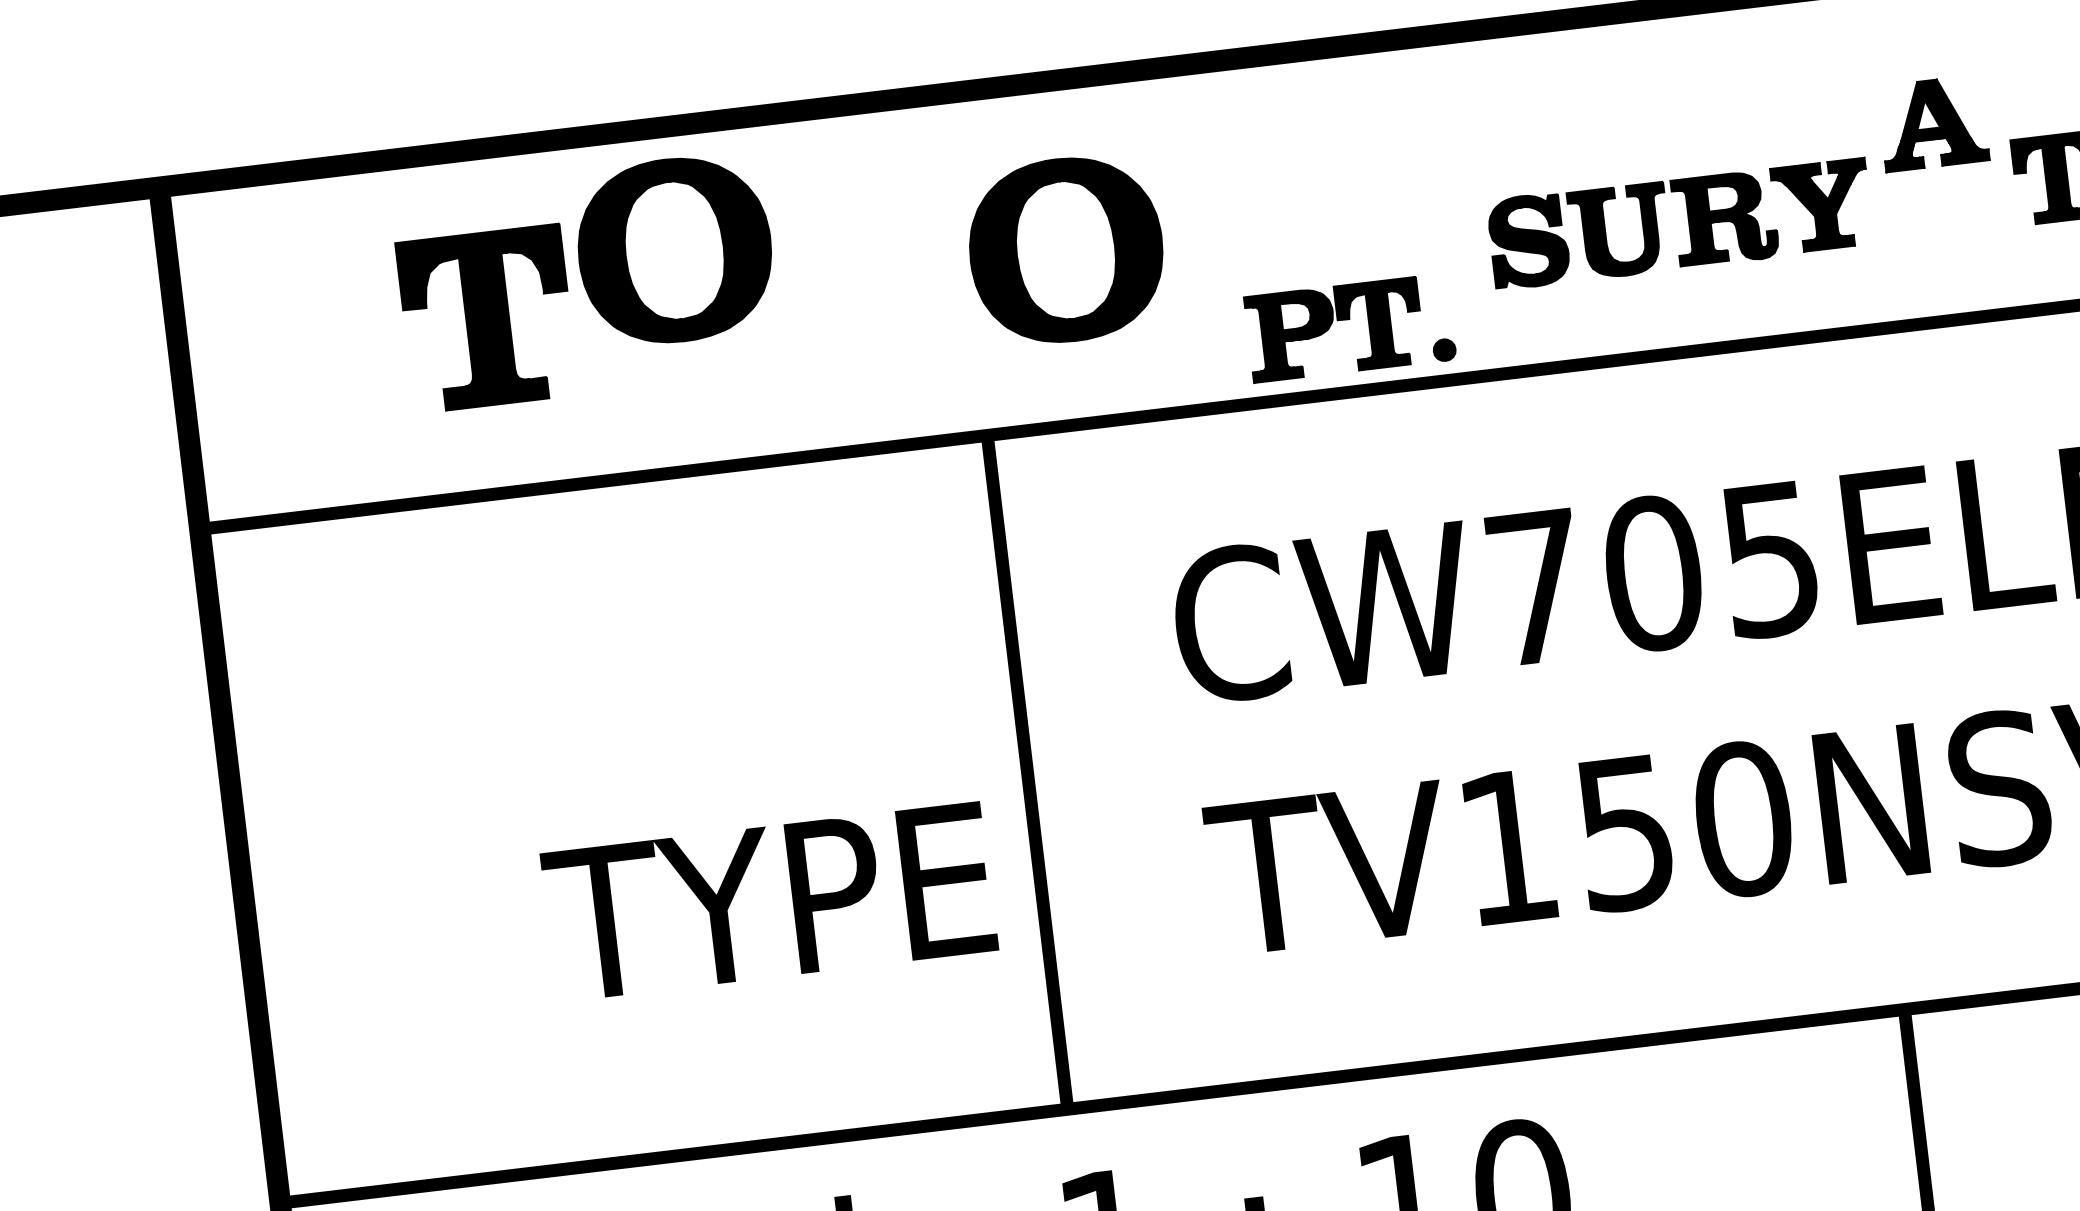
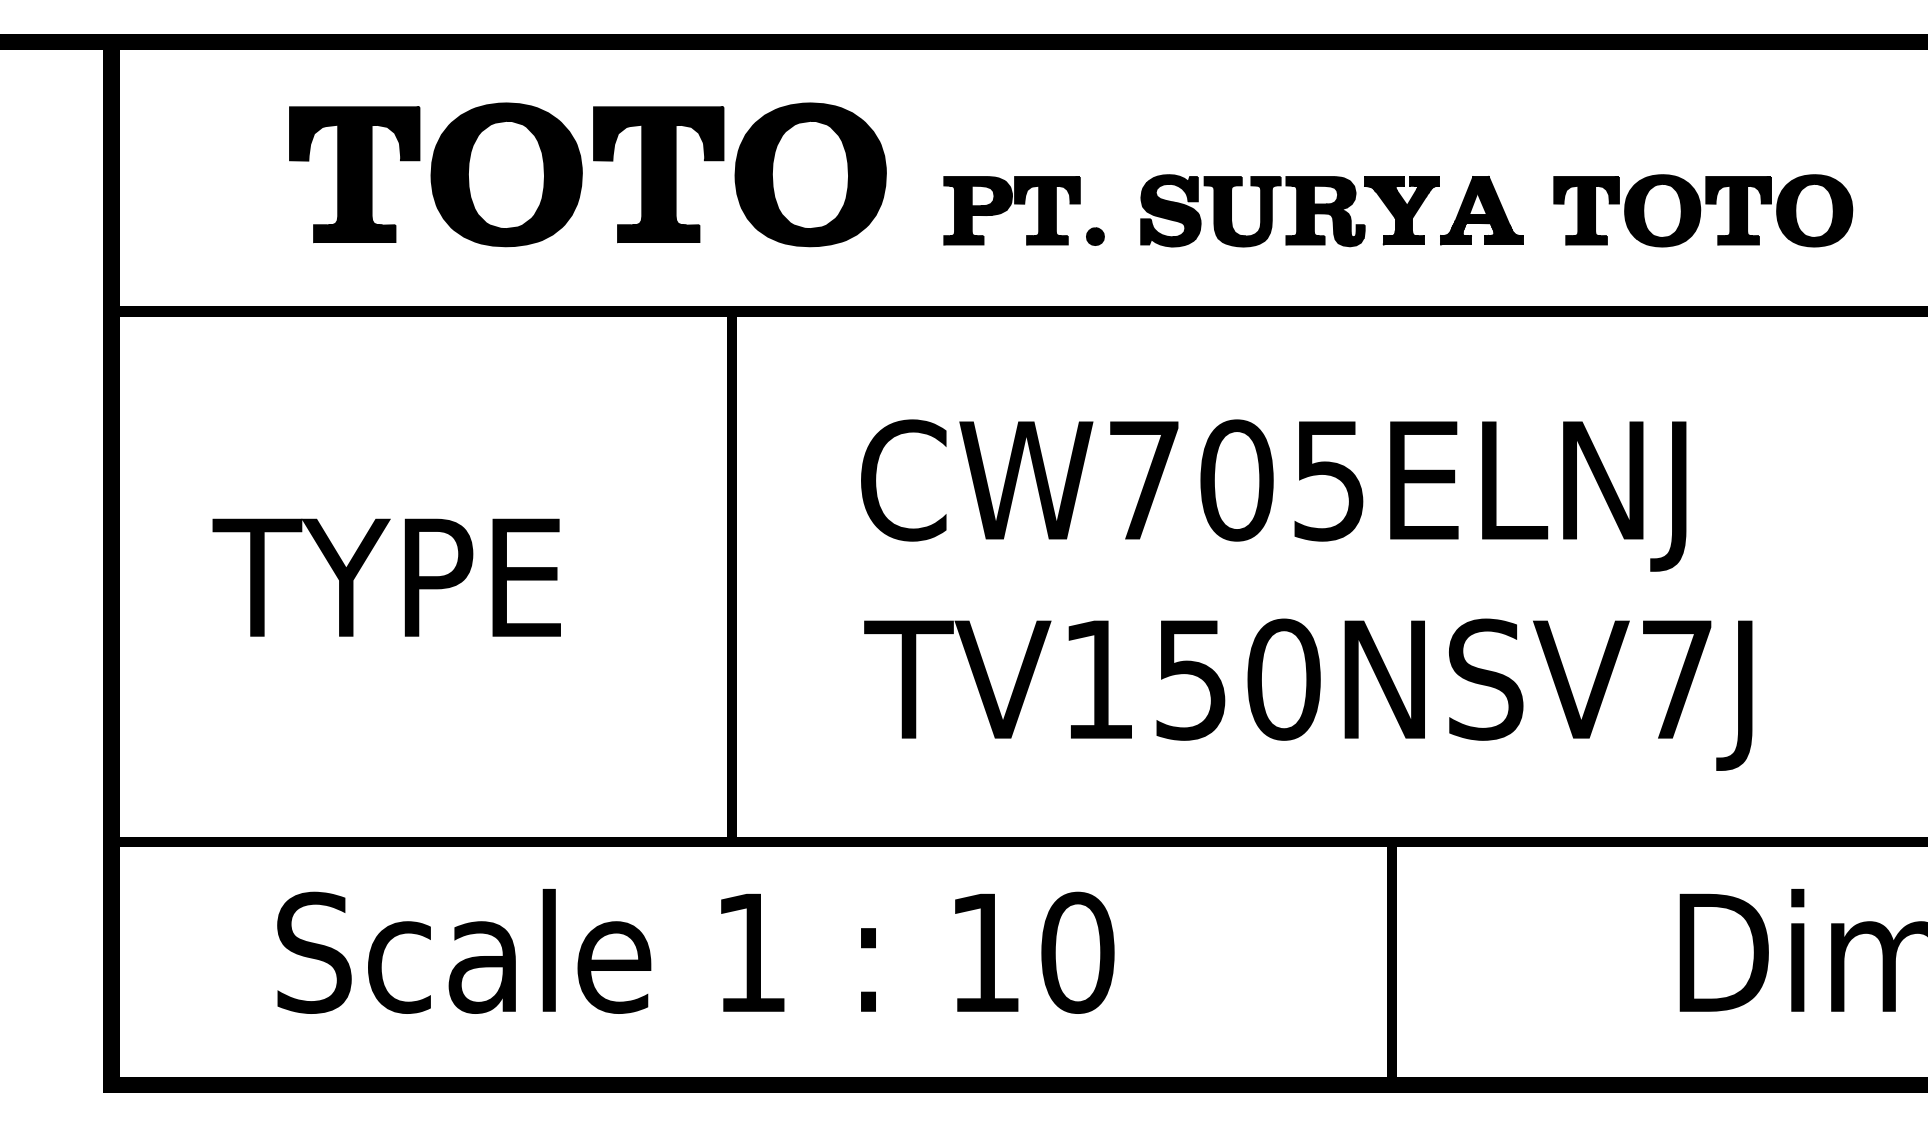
part: (1932, 123) -> (1481, 210), moved
part: (674, 250) -> (506, 174), moved
part: (872, 272) -> (658, 174), added
part: (1349, 327) -> (1023, 210), moved
text: (769, 901) -> (386, 577), moved

